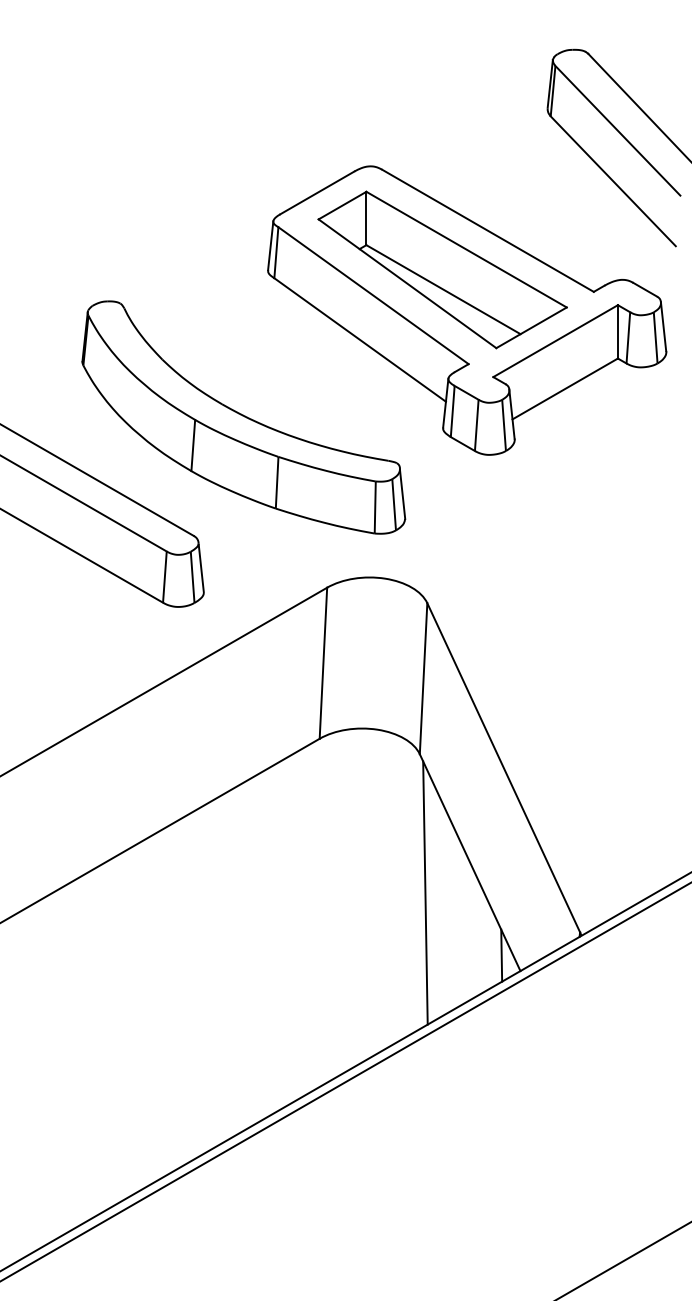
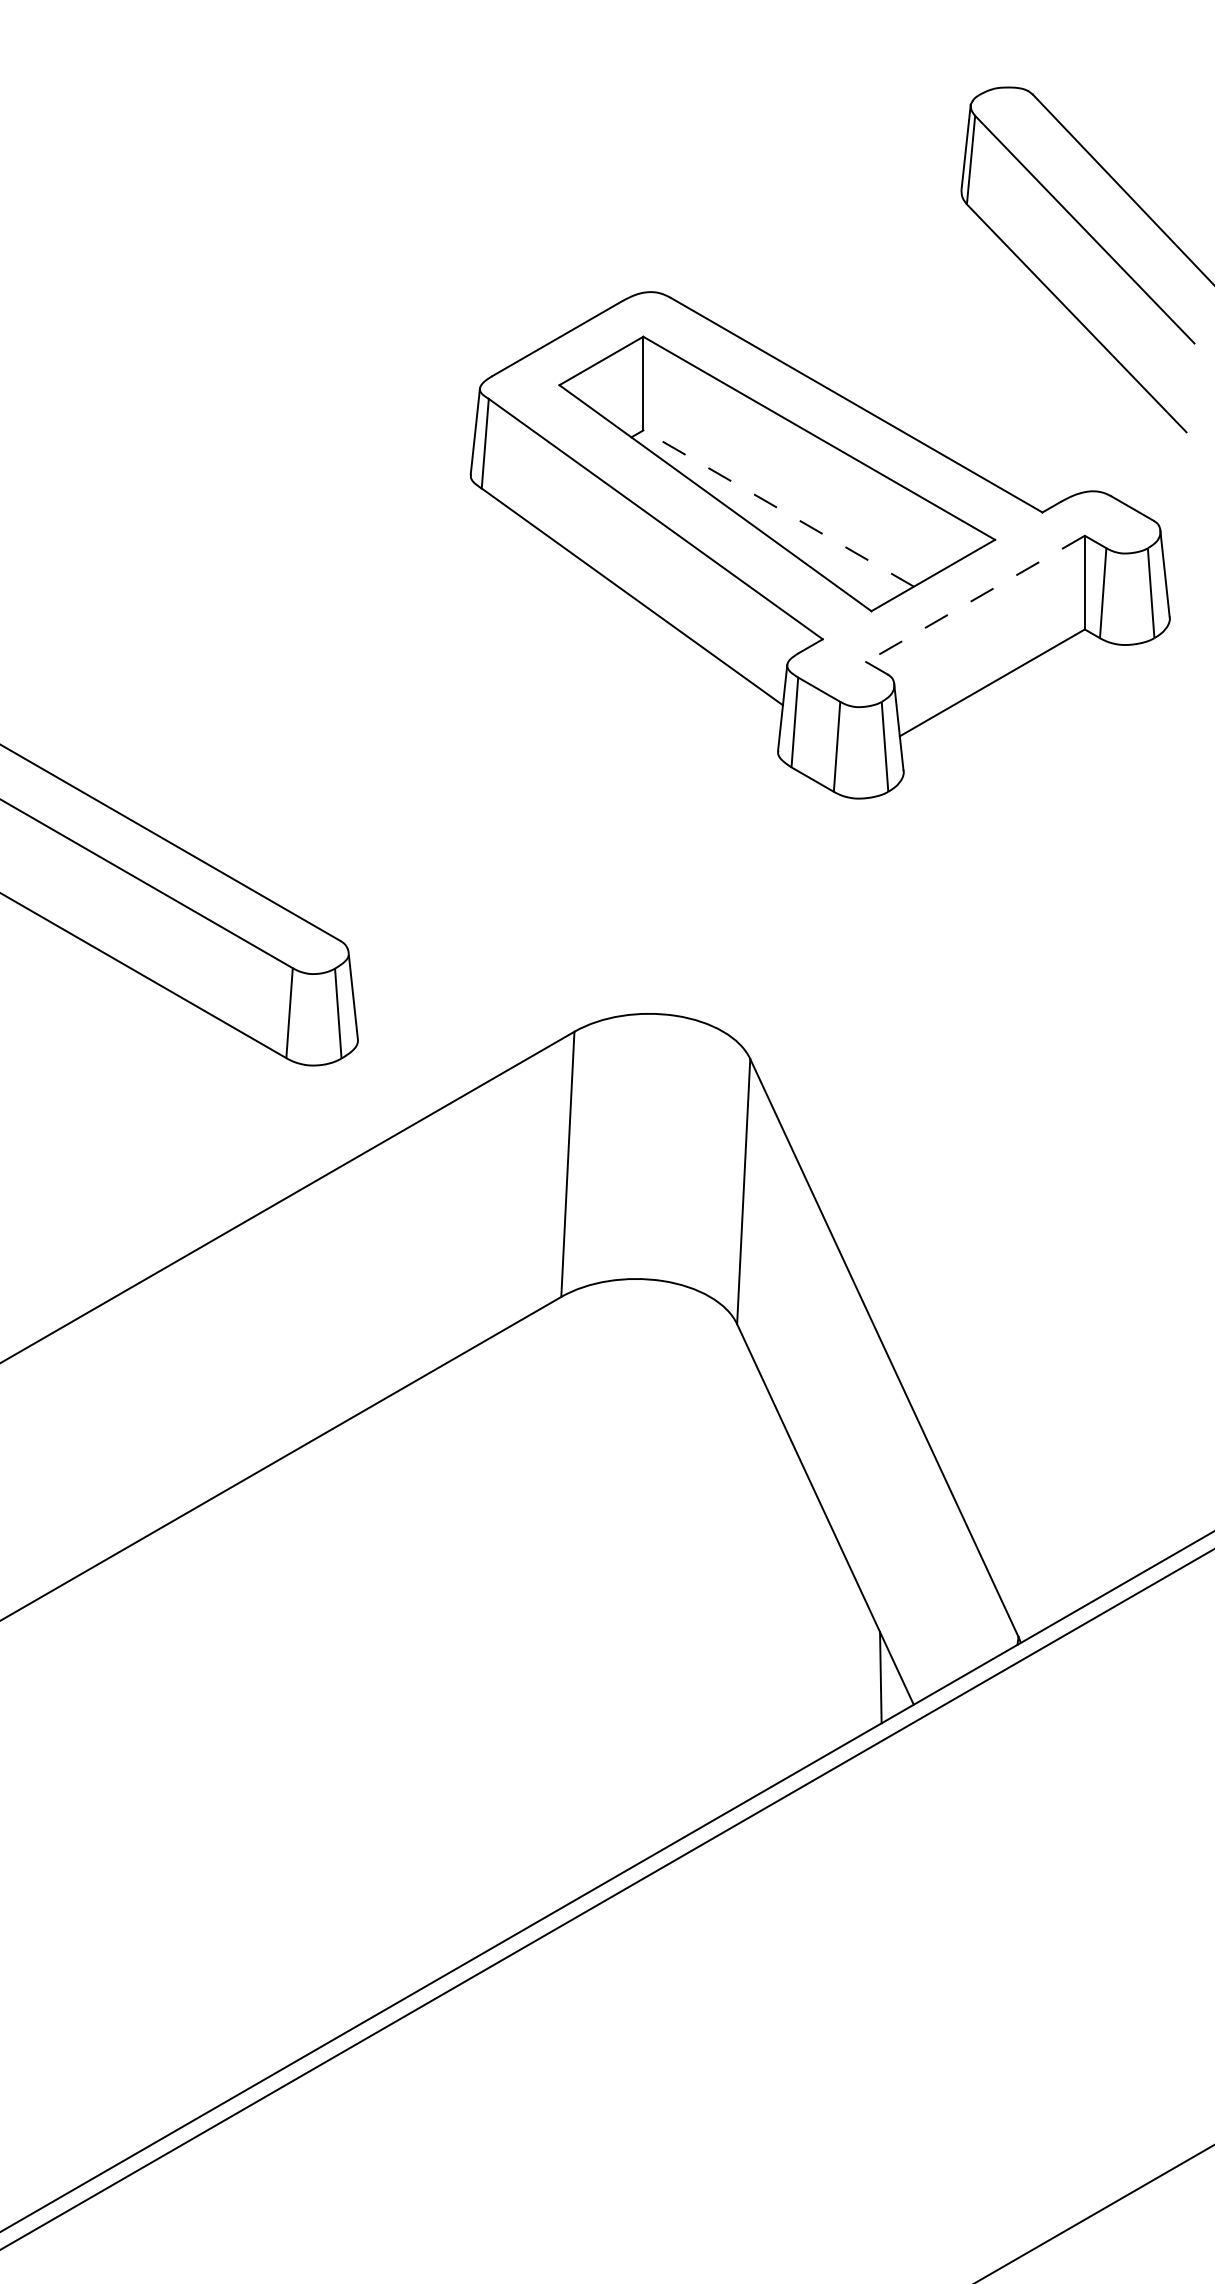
line: (443, 289) -> (778, 508), solid -> dashed
line: (555, 341) -> (975, 599), solid -> dashed
part: (243, 417) -> (427, 732), removed
line: (425, 892) -> (747, 1566), removed

